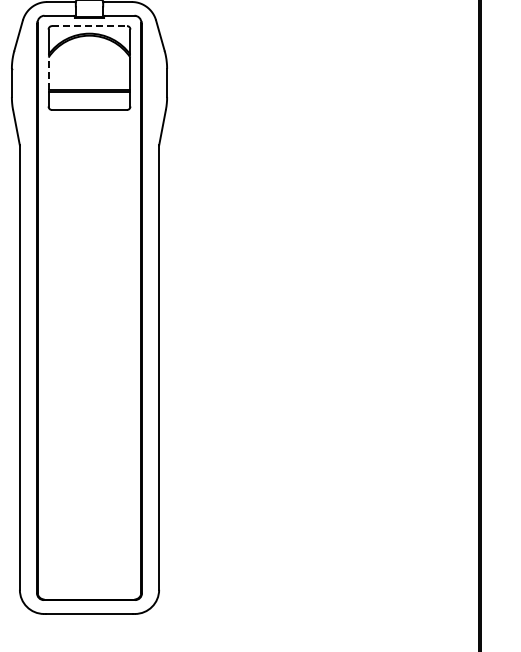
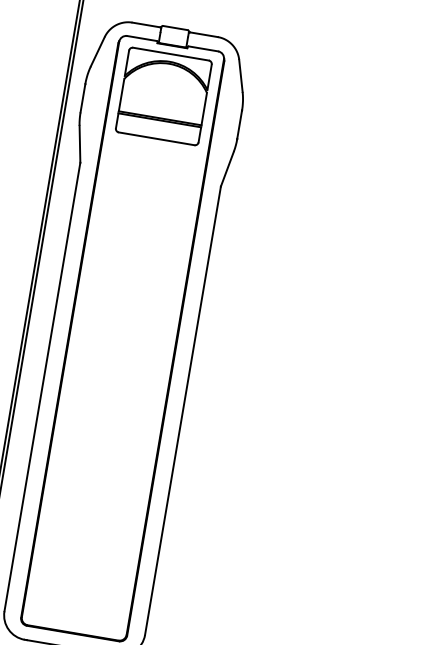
line: (90, 26) -> (171, 54), dashed -> solid
line: (48, 73) -> (121, 94), dashed -> solid

